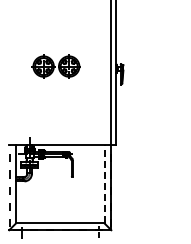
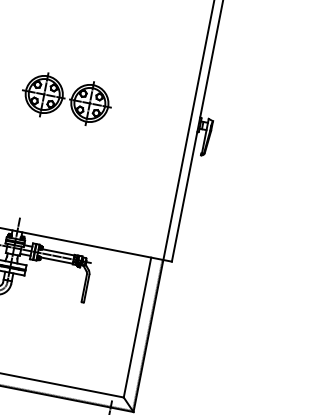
part: (55, 66) -> (65, 98), moved
line: (104, 183) -> (137, 326), dashed -> solid

